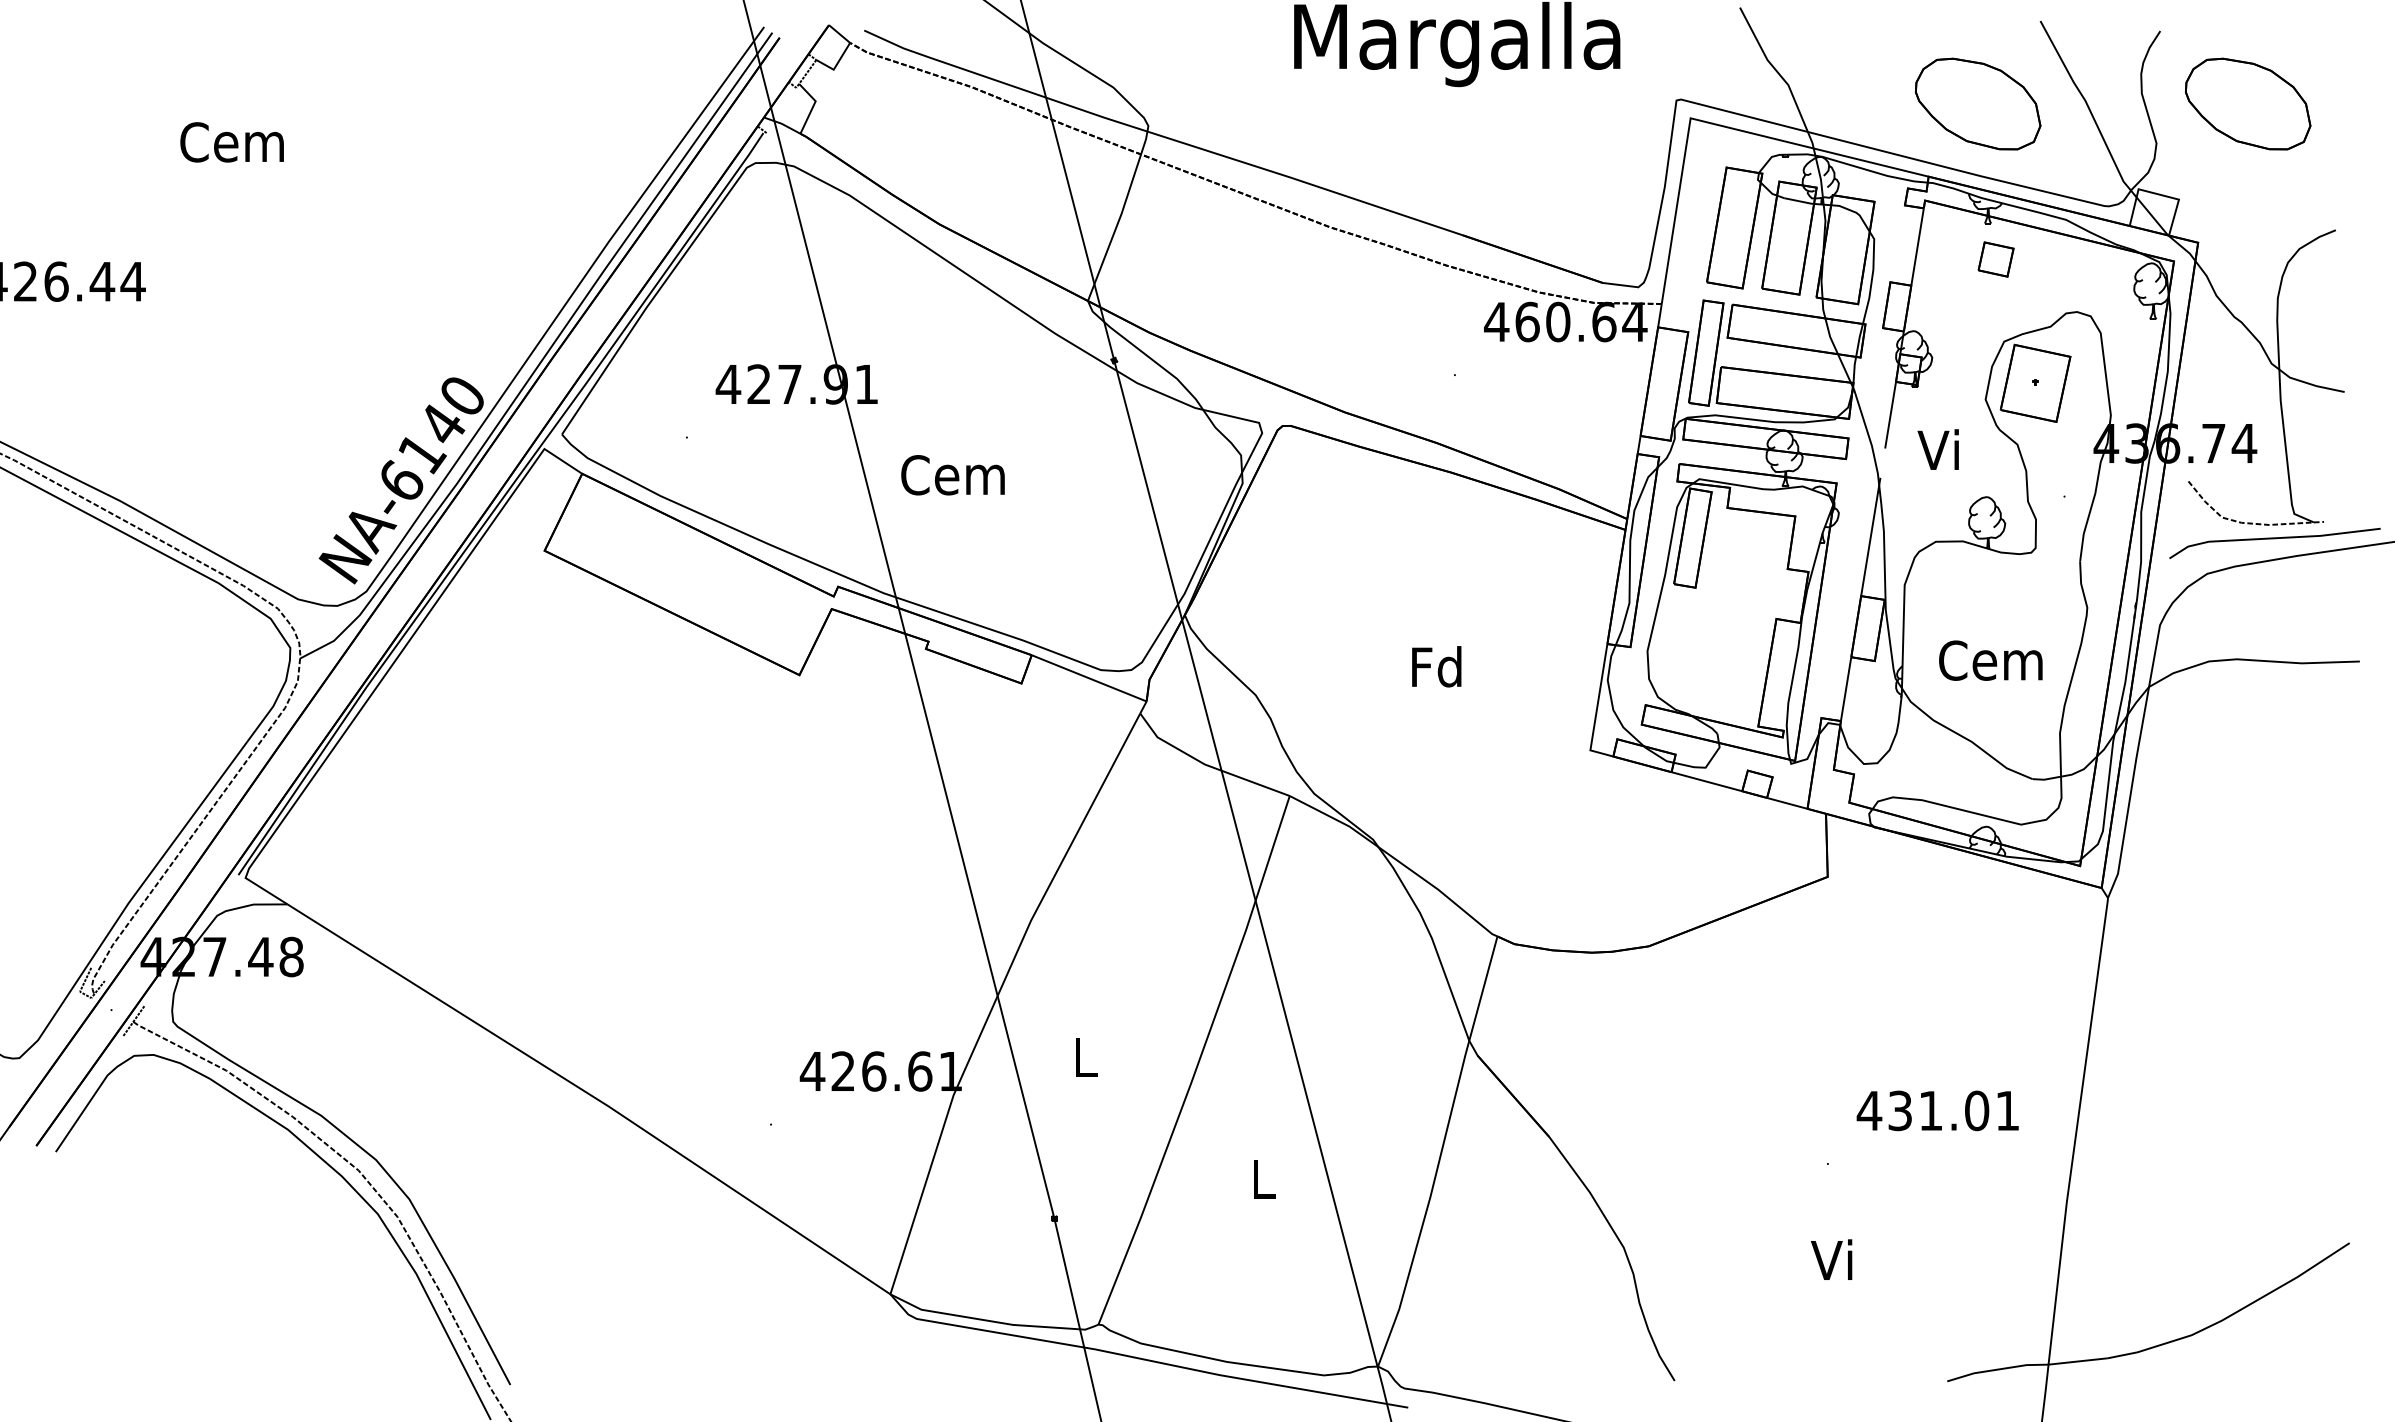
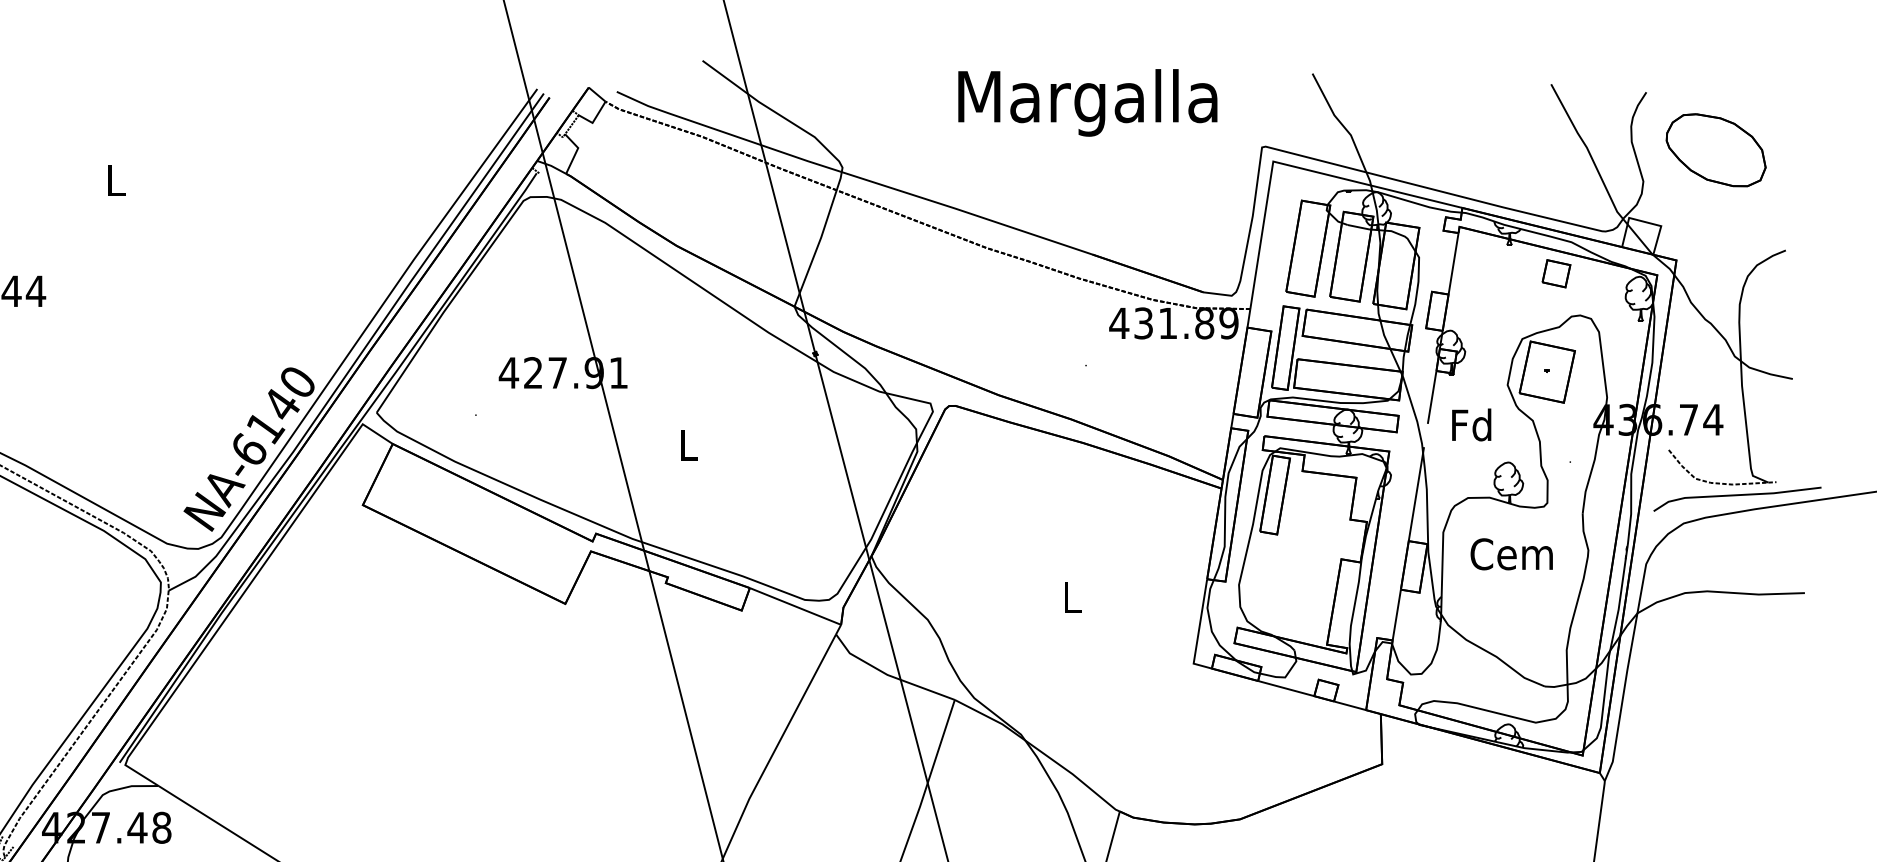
part: (1978, 103) -> (1501, 149), removed
text: (231, 142) -> (114, 180), Cem -> L
part: (1995, 259) -> (1555, 273), moved
text: (1581, 321) -> (1186, 322), 460.64 -> 431.89
text: (1939, 449) -> (1470, 424), Vi -> Fd
text: (952, 475) -> (686, 445), Cem -> L
text: (1990, 660) -> (1511, 554), moved
text: (1436, 666) -> (1071, 597), Fd -> L

